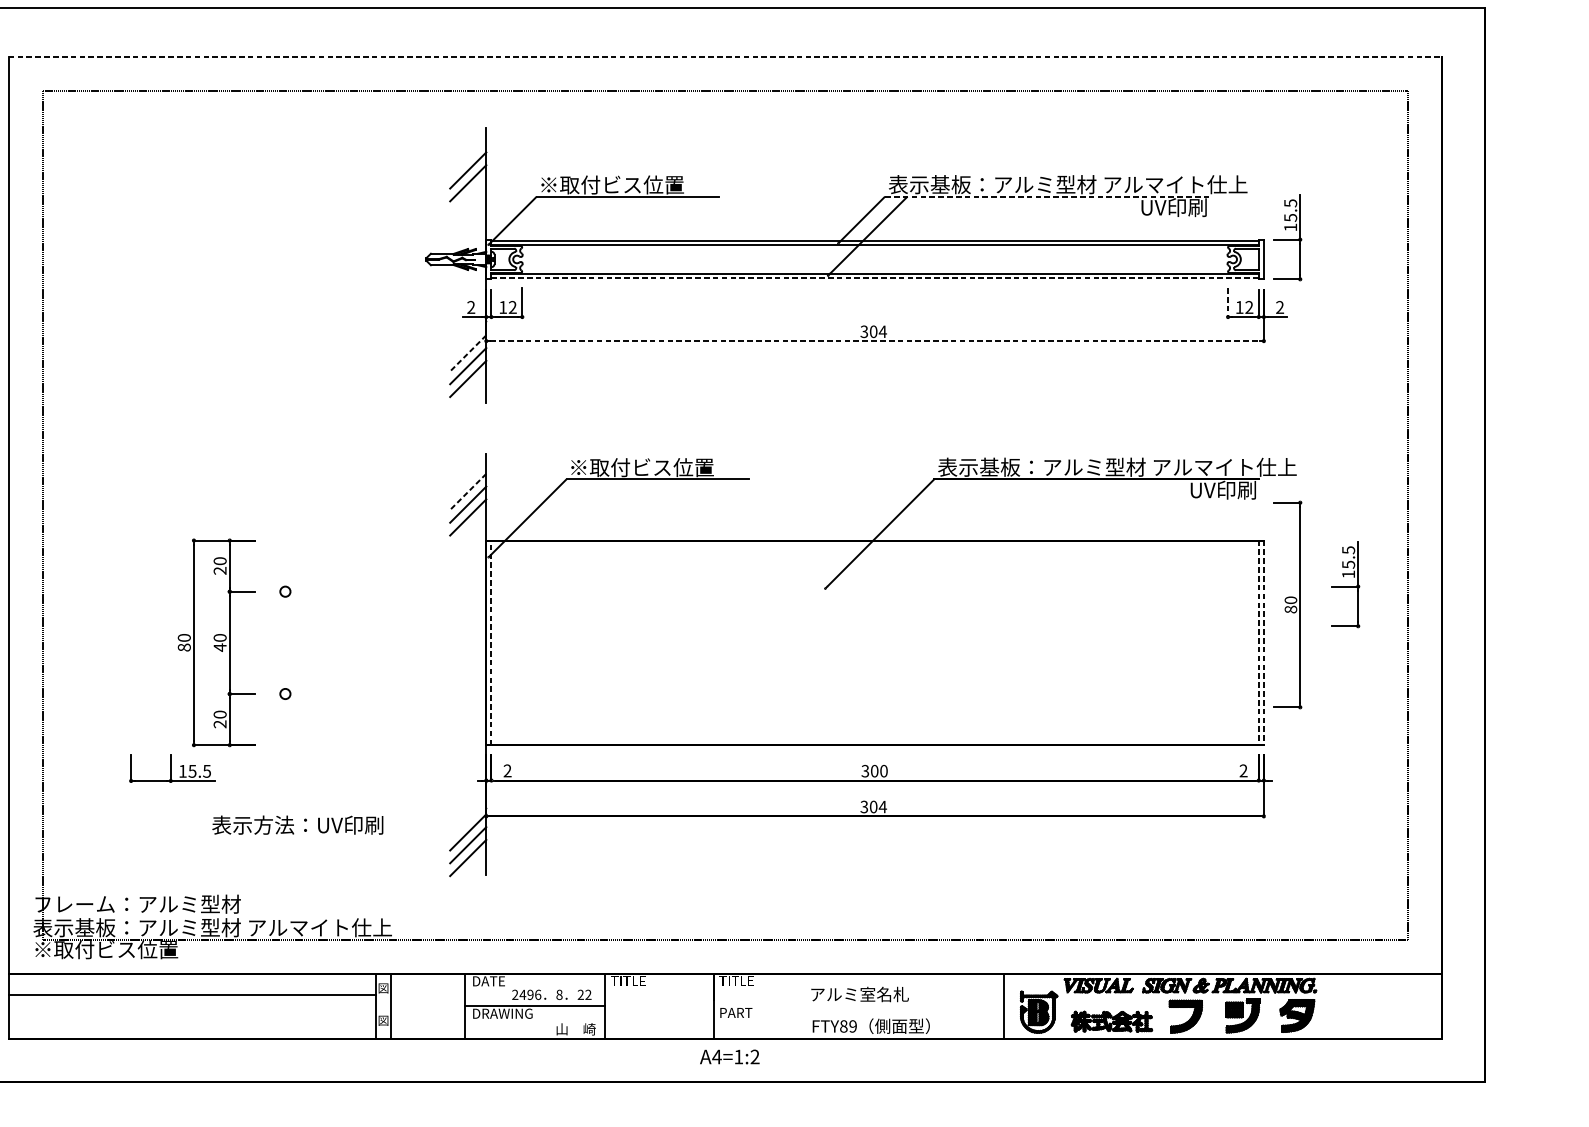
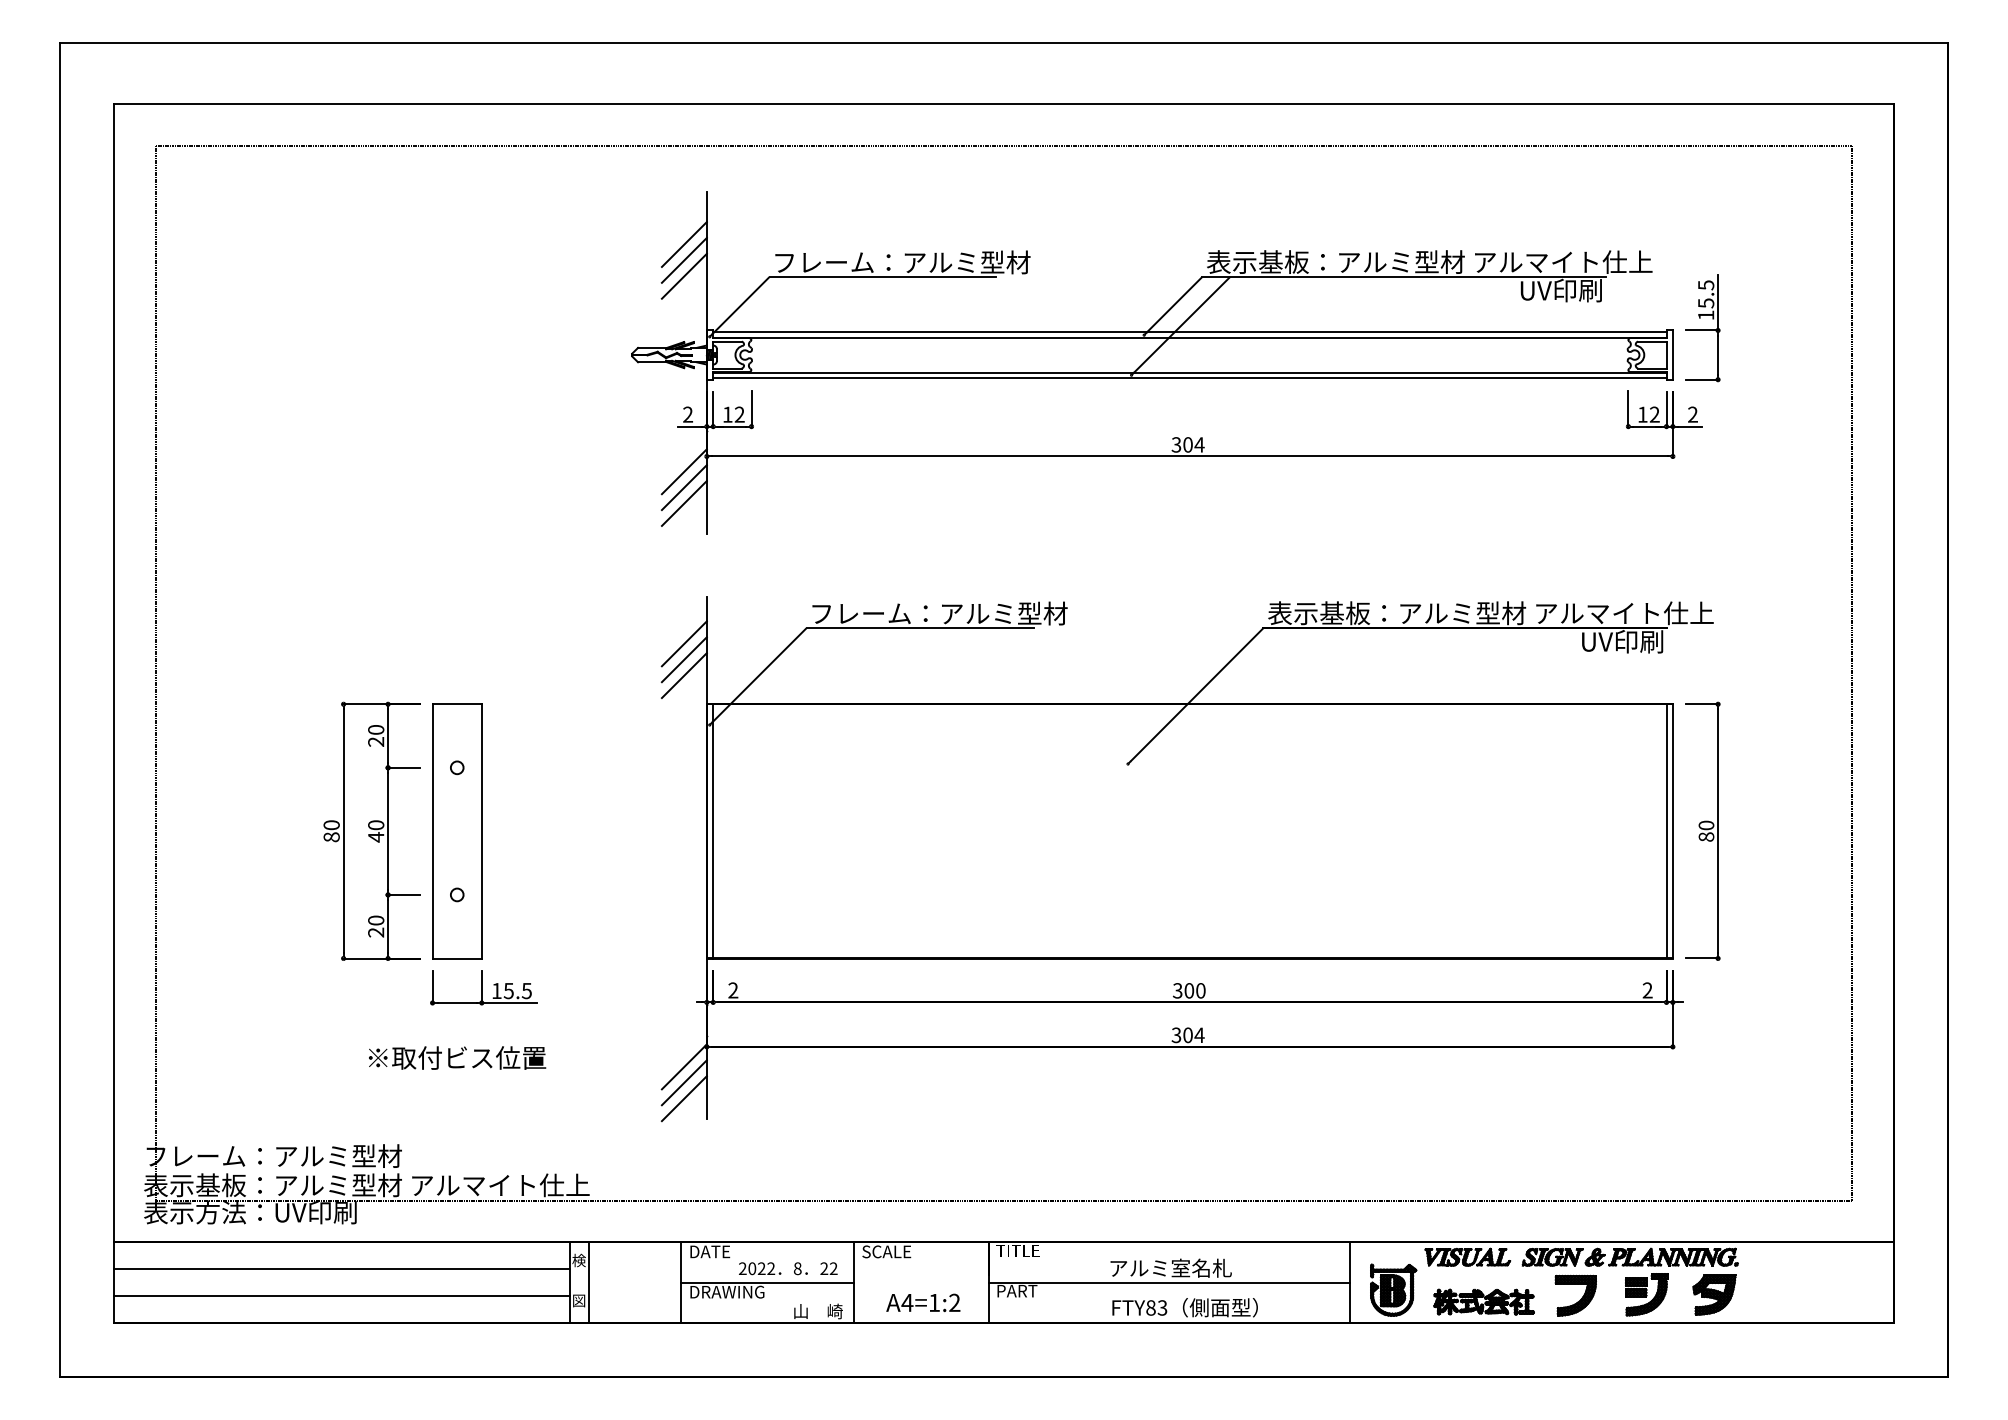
line: (725, 56) -> (1004, 103), dashed -> solid
text: (643, 184) -> (902, 262), ※取付ビス位置 -> フレーム：アルミ型材
line: (467, 195) -> (683, 275), added
line: (1047, 197) -> (1404, 277), dashed -> solid
line: (874, 277) -> (1189, 377), dashed -> solid
line: (1228, 302) -> (1628, 408), dashed -> solid
line: (874, 341) -> (1189, 456), dashed -> solid
line: (468, 353) -> (684, 471), dashed -> solid
text: (673, 467) -> (939, 613), ※取付ビス位置 -> フレーム：アルミ型材
line: (468, 491) -> (684, 643), dashed -> solid
part: (1345, 585) -> (1774, 759), removed
part: (1287, 604) -> (1702, 830), moved
part: (285, 642) -> (457, 831), added
line: (491, 642) -> (713, 830), dashed -> solid
line: (1258, 642) -> (1666, 831), dashed -> solid
line: (1263, 642) -> (1672, 831), dashed -> solid
part: (172, 768) -> (483, 987), moved
text: (297, 824) -> (472, 1057), 表示方法：UV印刷 -> ※取付ビス位置
text: (119, 949) -> (250, 1212), ※取付ビス位置 -> 表示方法：UV印刷
text: (630, 981) -> (886, 1251), TITLE -> SCALE
text: (383, 988) -> (578, 1260), 図 -> 検
text: (530, 994) -> (761, 1268), 2496 -> 2022
line: (858, 1005) -> (1169, 1282), added
line: (192, 1017) -> (341, 1296), added
text: (853, 1026) -> (1162, 1307), FTY89 -> FTY83
text: (729, 1056) -> (923, 1302), moved

